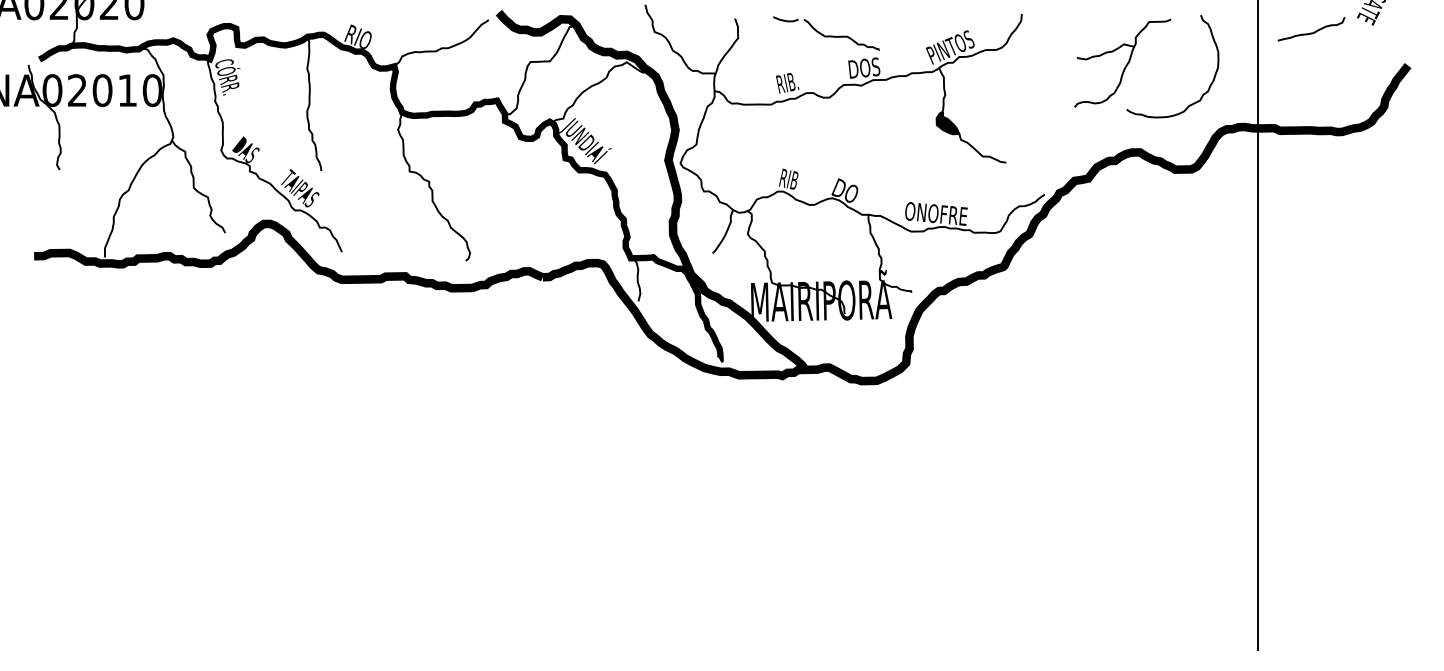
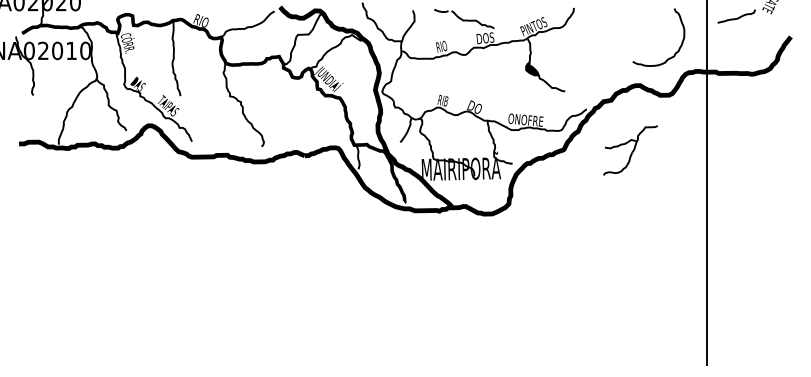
part: (1122, 63) -> (630, 150), moved
text: (793, 82) -> (445, 46), RIB. -> RIO

